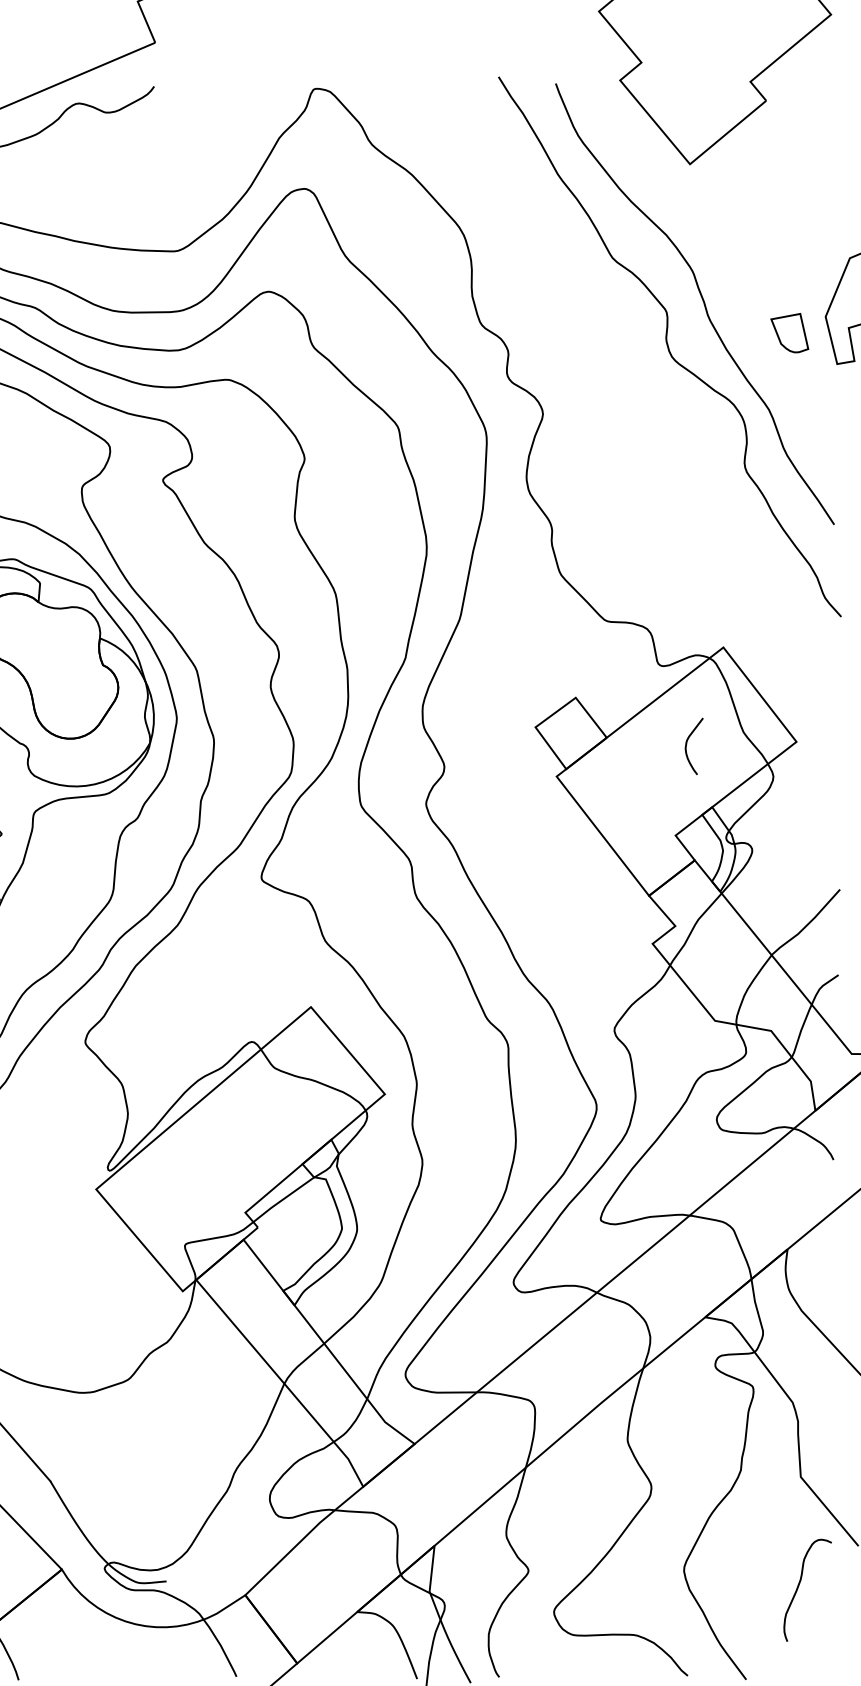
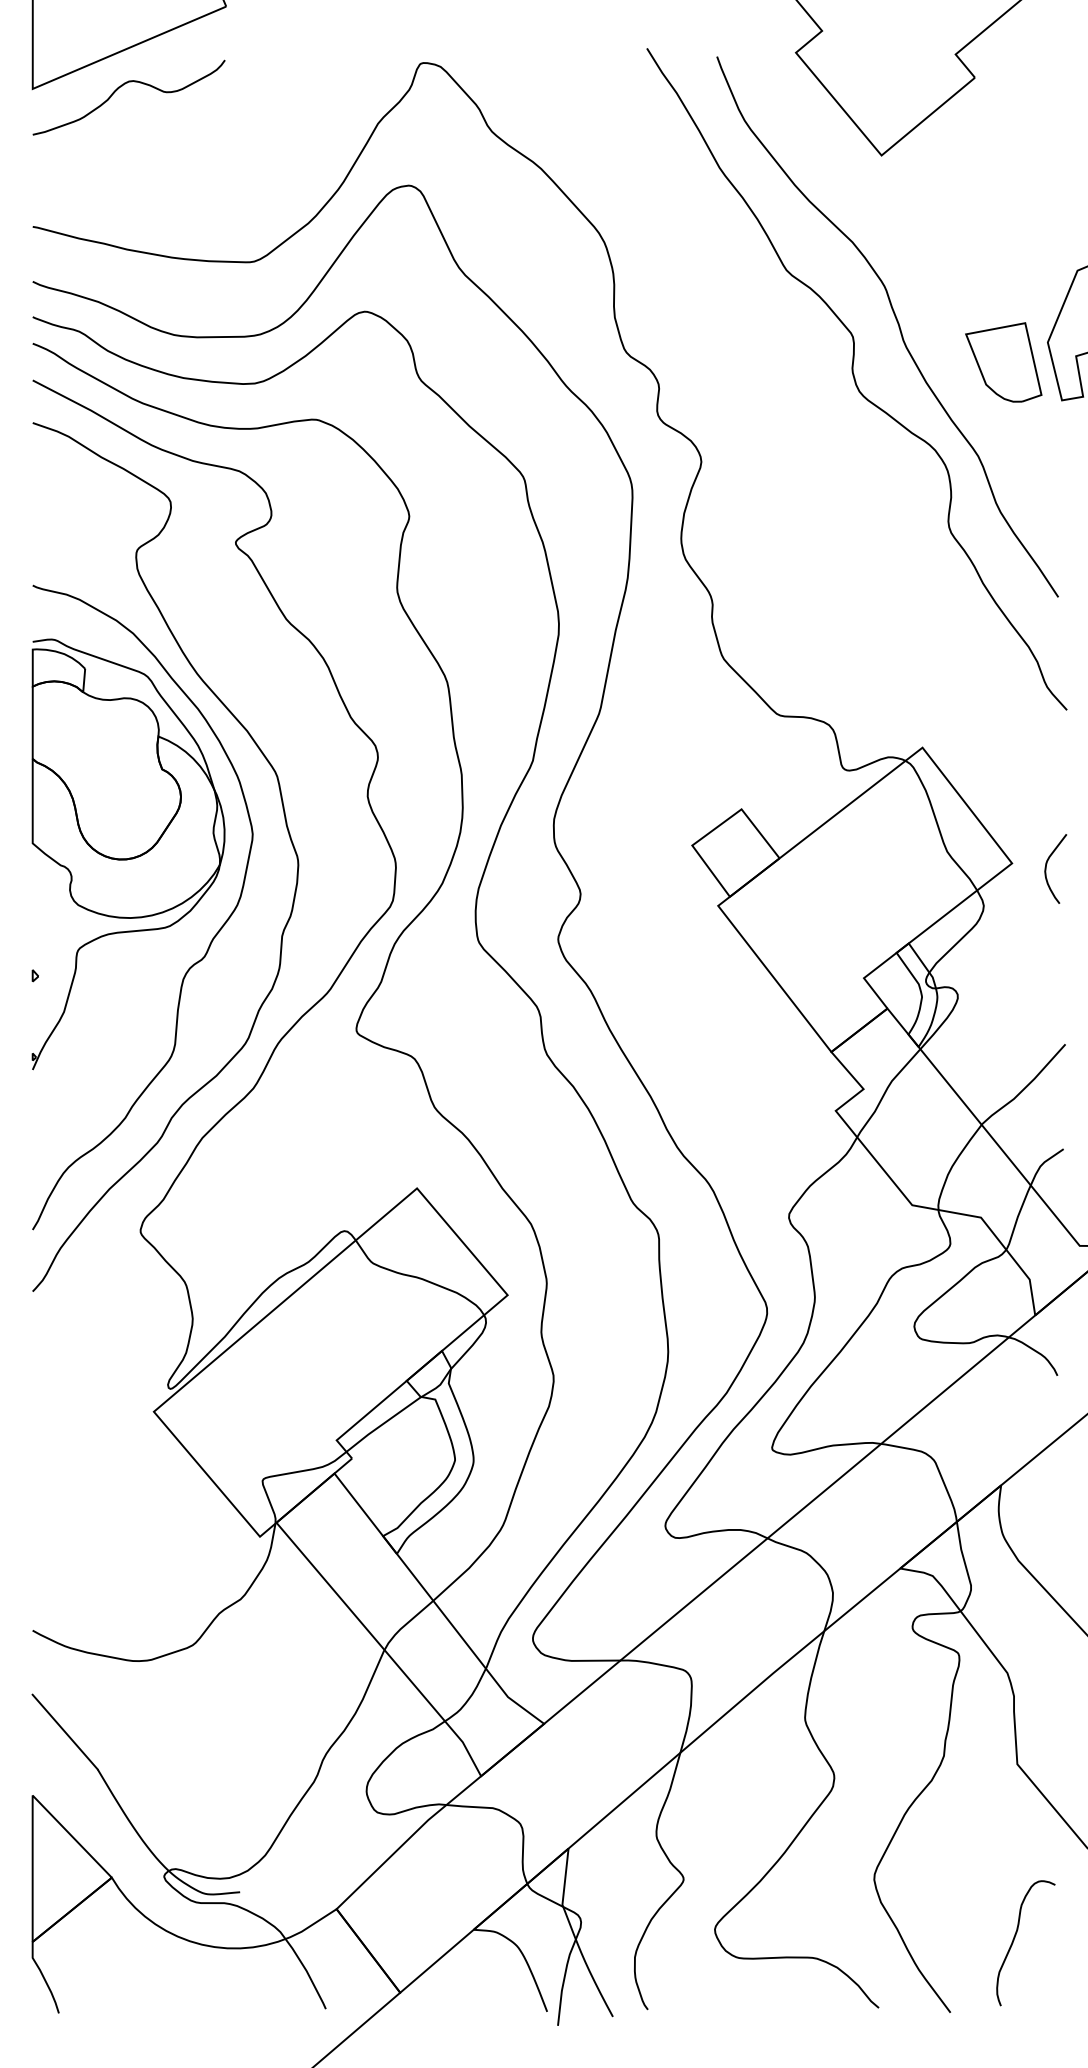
part: (789, 333) -> (1003, 362), size x1.67
curve: (687, 742) -> (1047, 864), moved
curve: (798, 1588) -> (1014, 1940), moved

